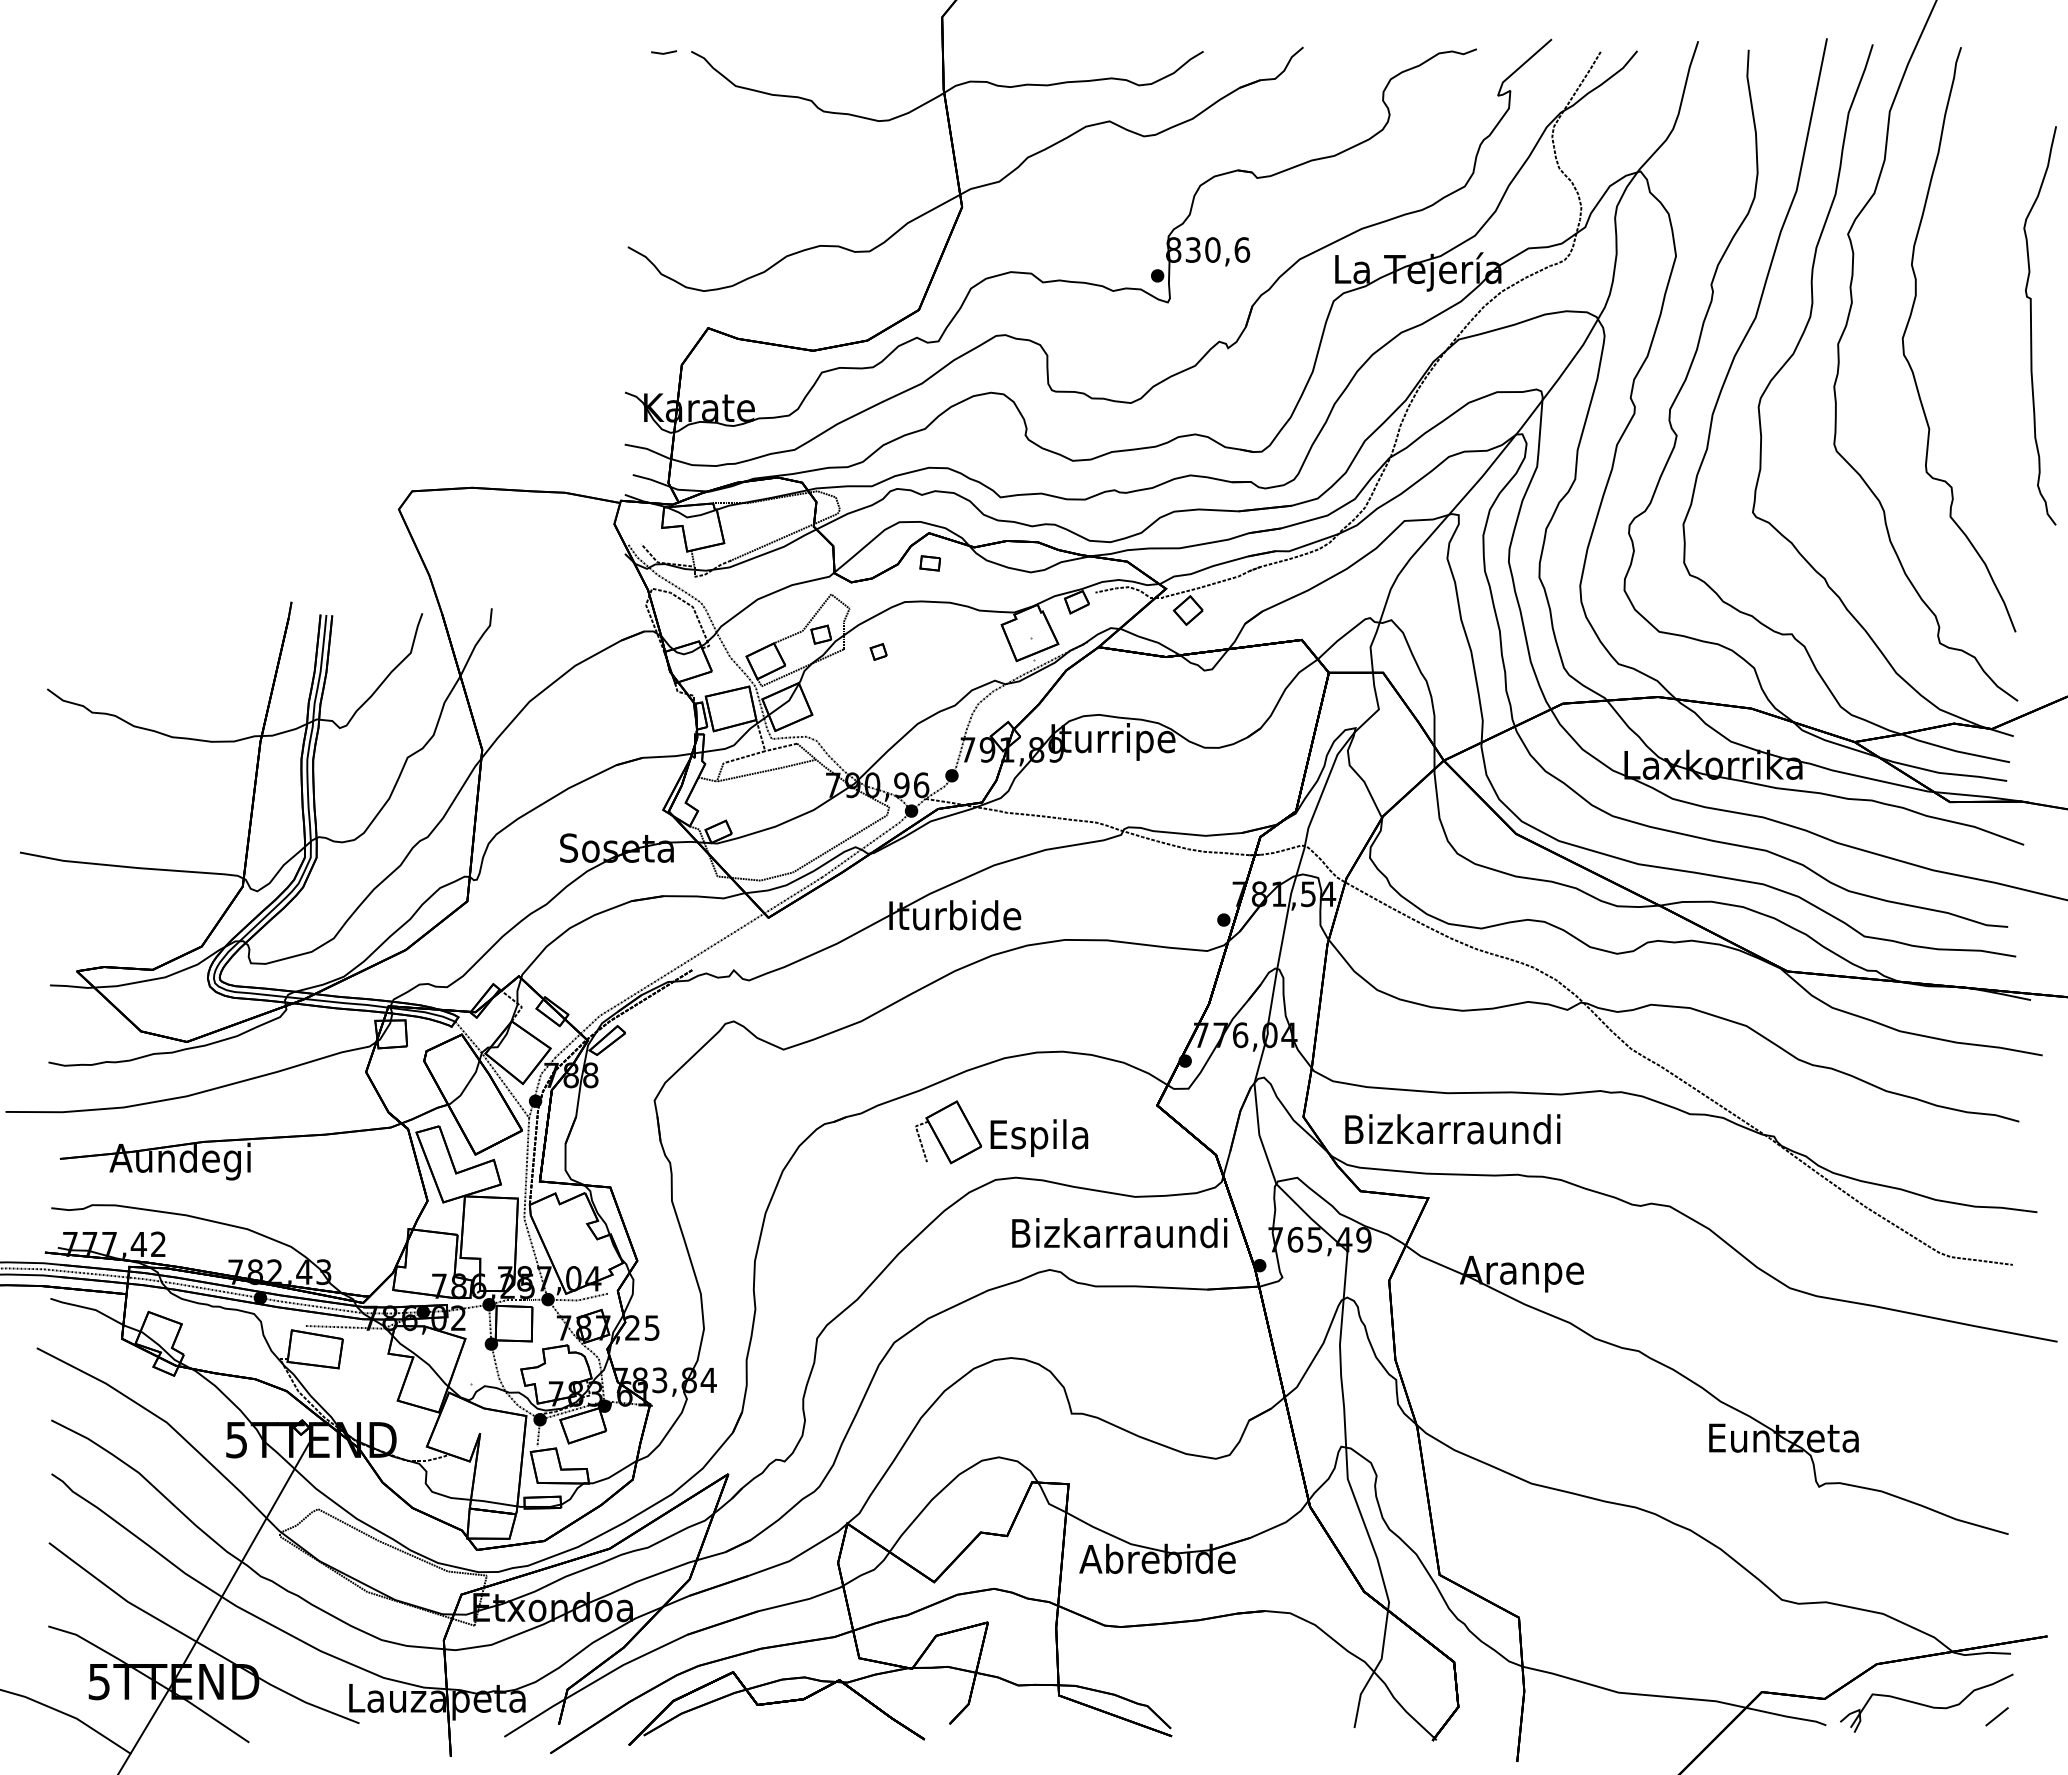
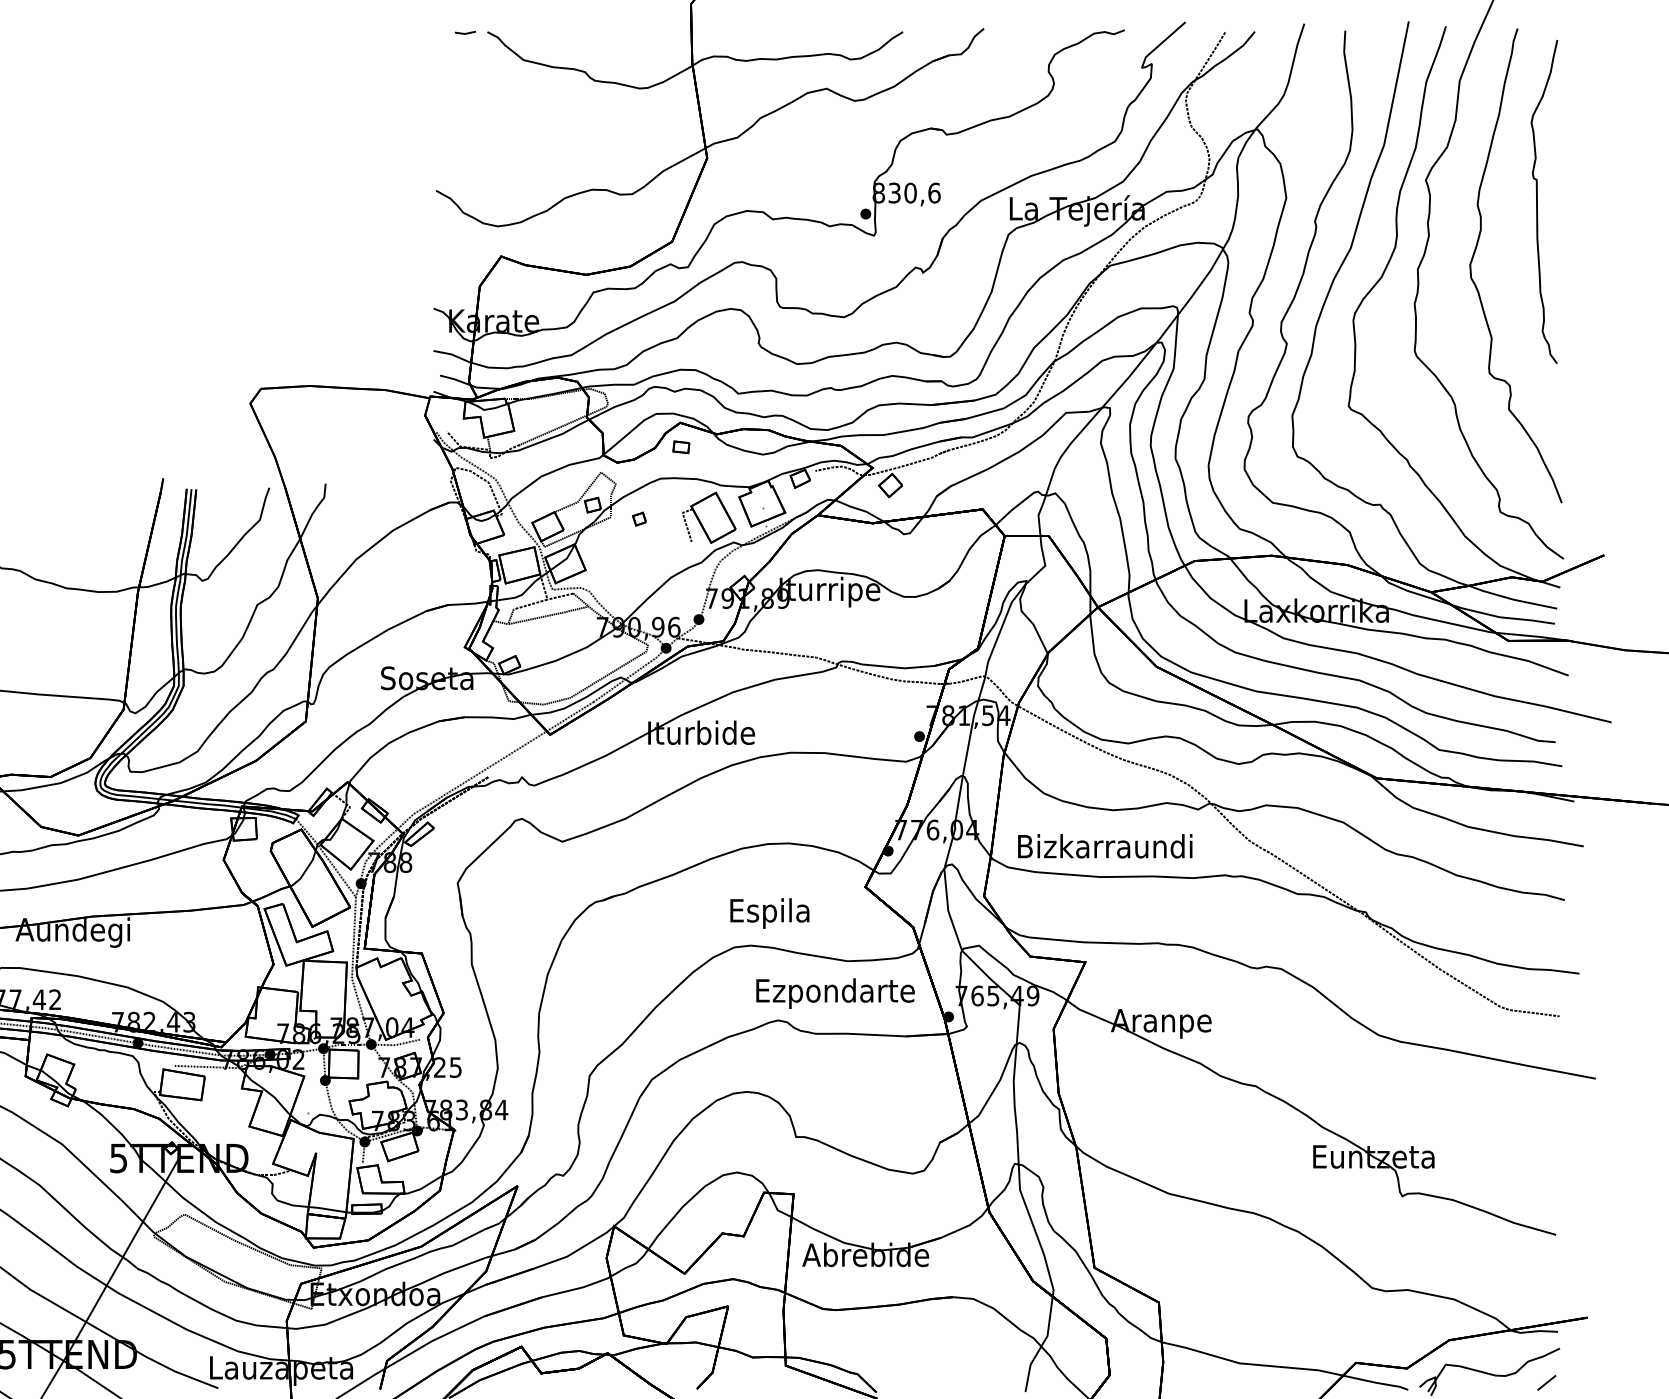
part: (2031, 325) -> (1537, 201), moved
text: (1452, 1129) -> (1104, 846), moved
part: (948, 1132) -> (709, 517), moved
text: (1119, 1236) -> (834, 993), Bizkarraundi -> Ezpondarte

